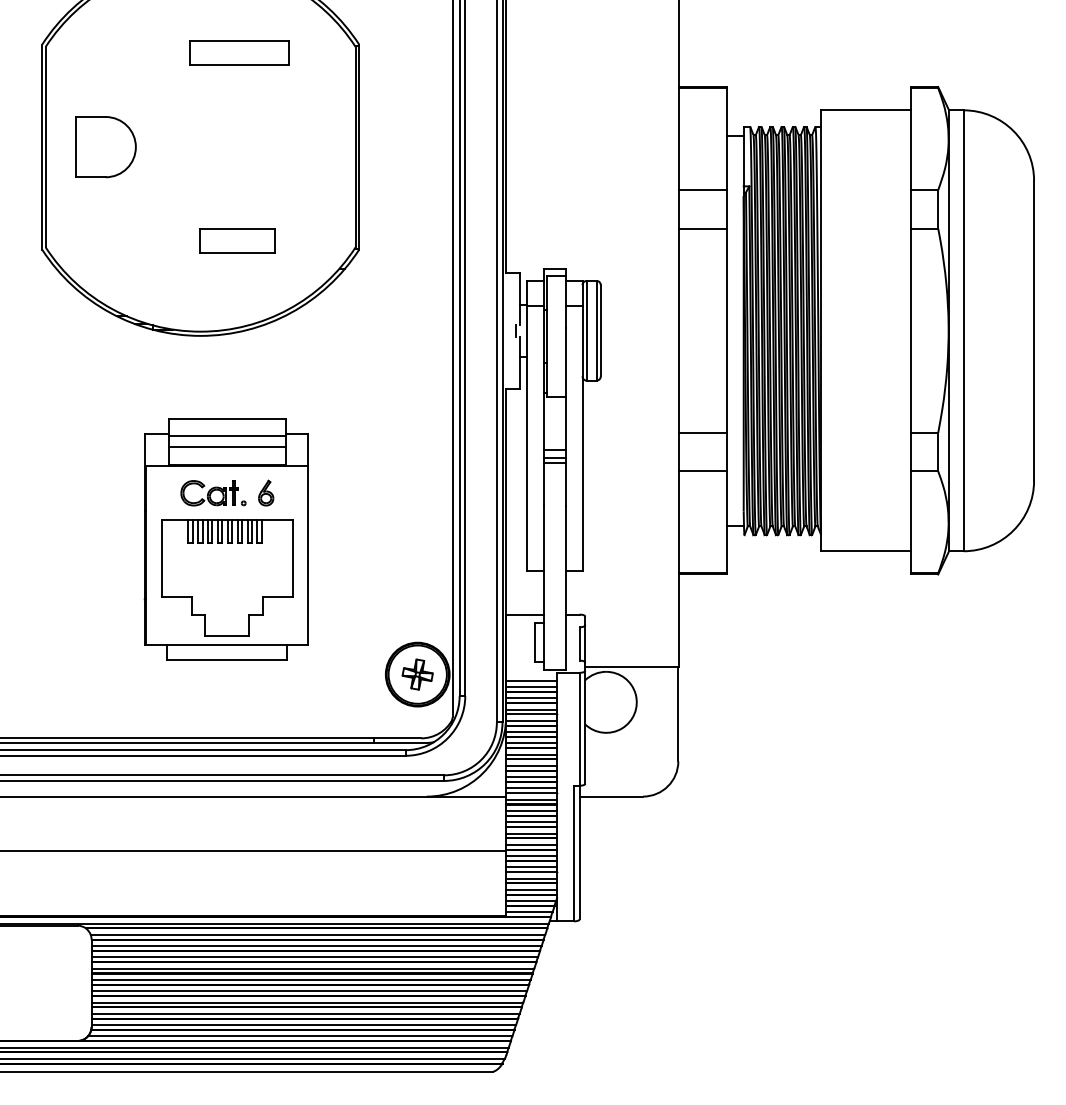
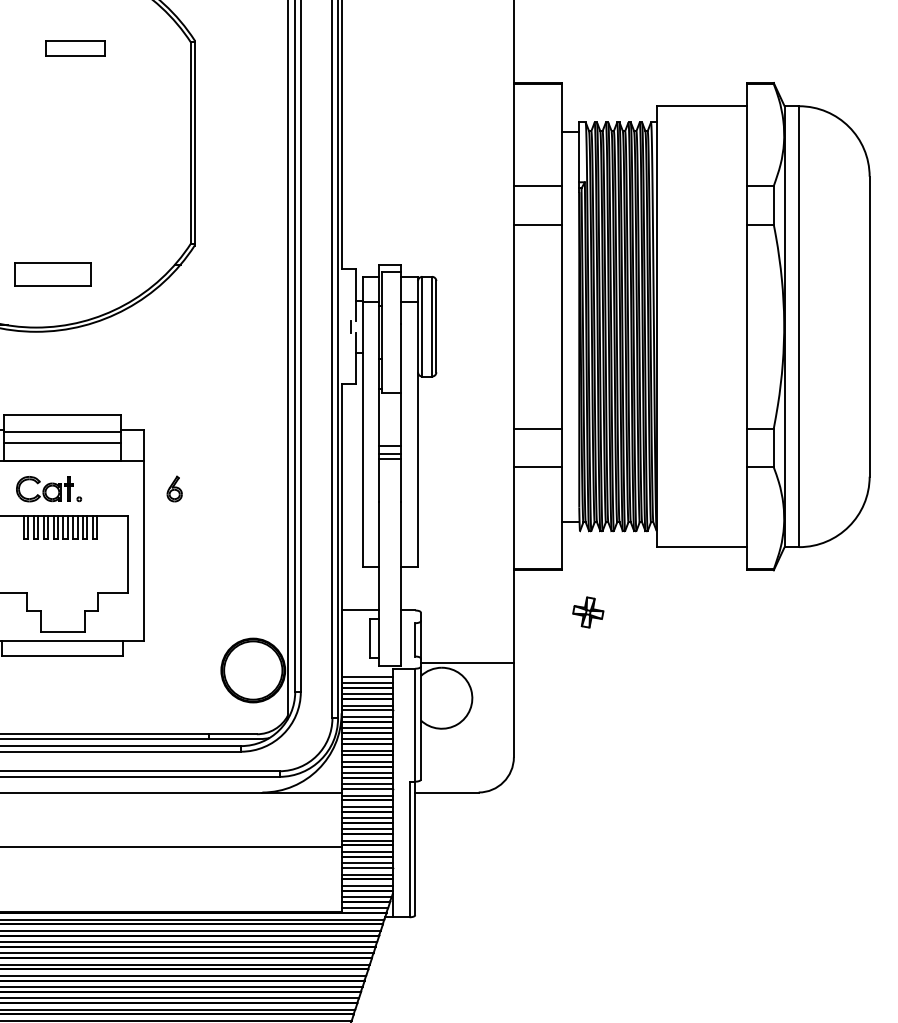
part: (239, 52) -> (75, 48), size x0.6
part: (237, 240) -> (53, 274), moved
part: (266, 492) -> (175, 488), moved
part: (417, 674) -> (588, 612), moved

